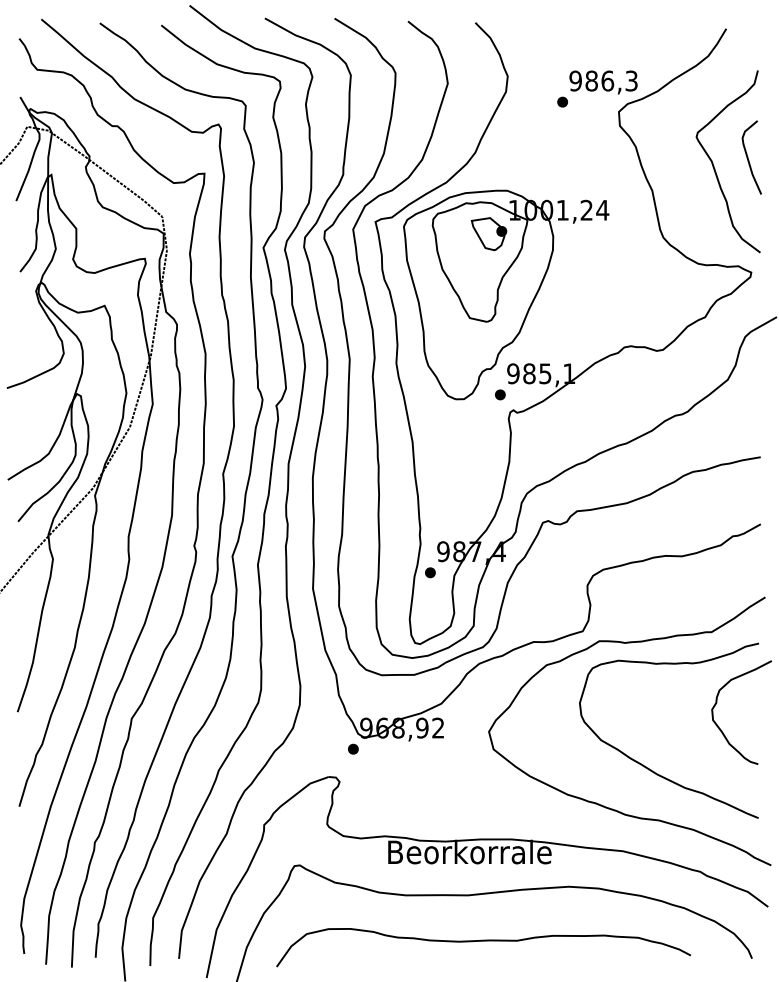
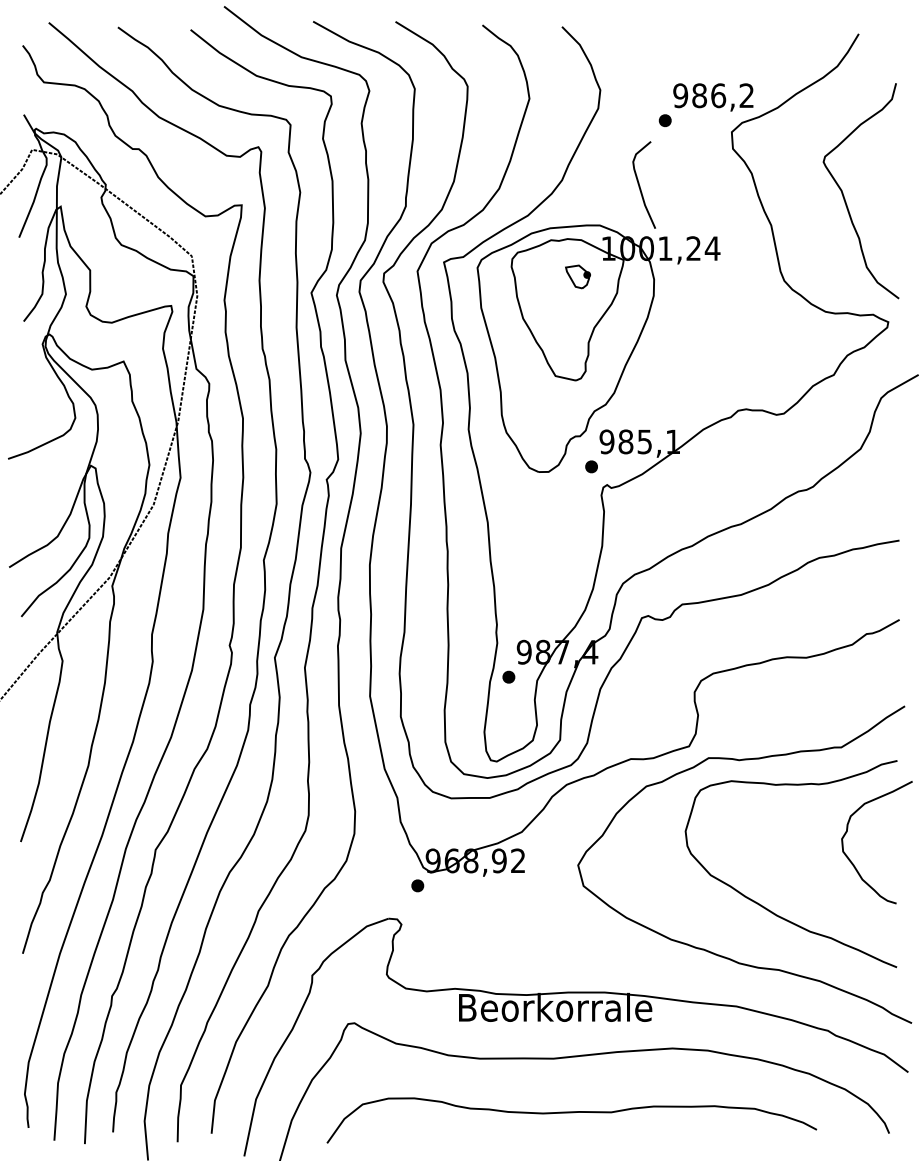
text: (631, 81) -> (746, 96), 986,3 -> 986,2
curve: (748, 157) -> (640, 184), moved
part: (488, 234) -> (577, 277), size x0.6

